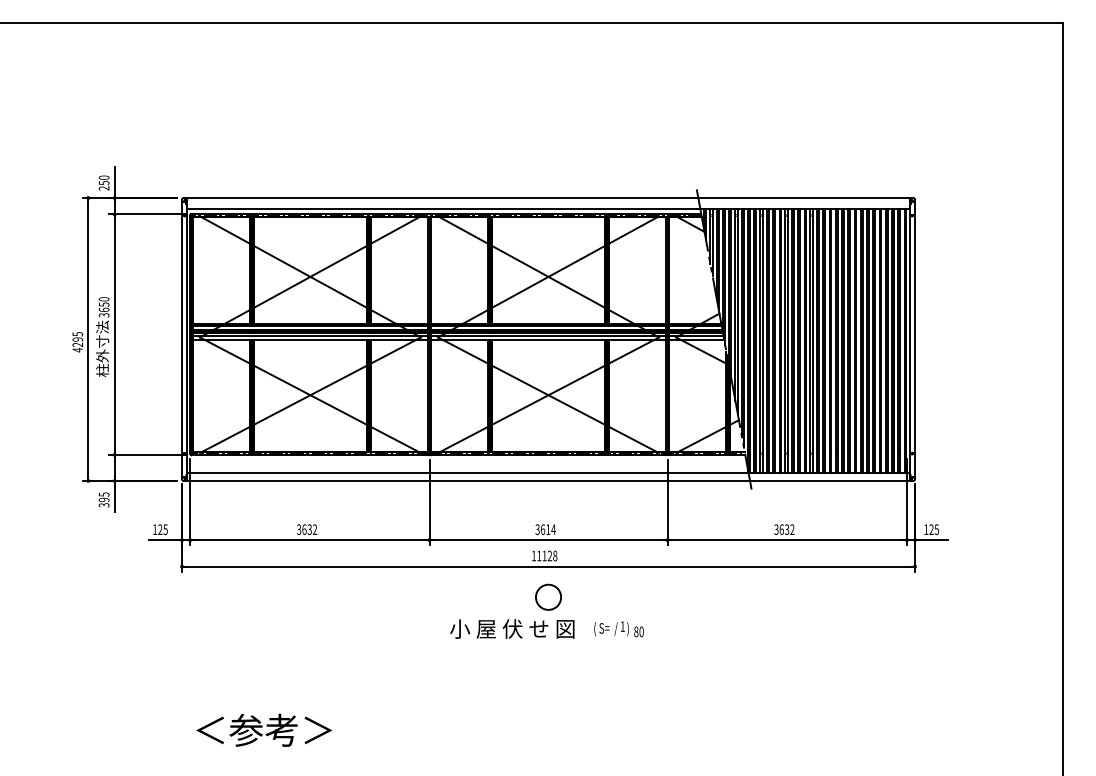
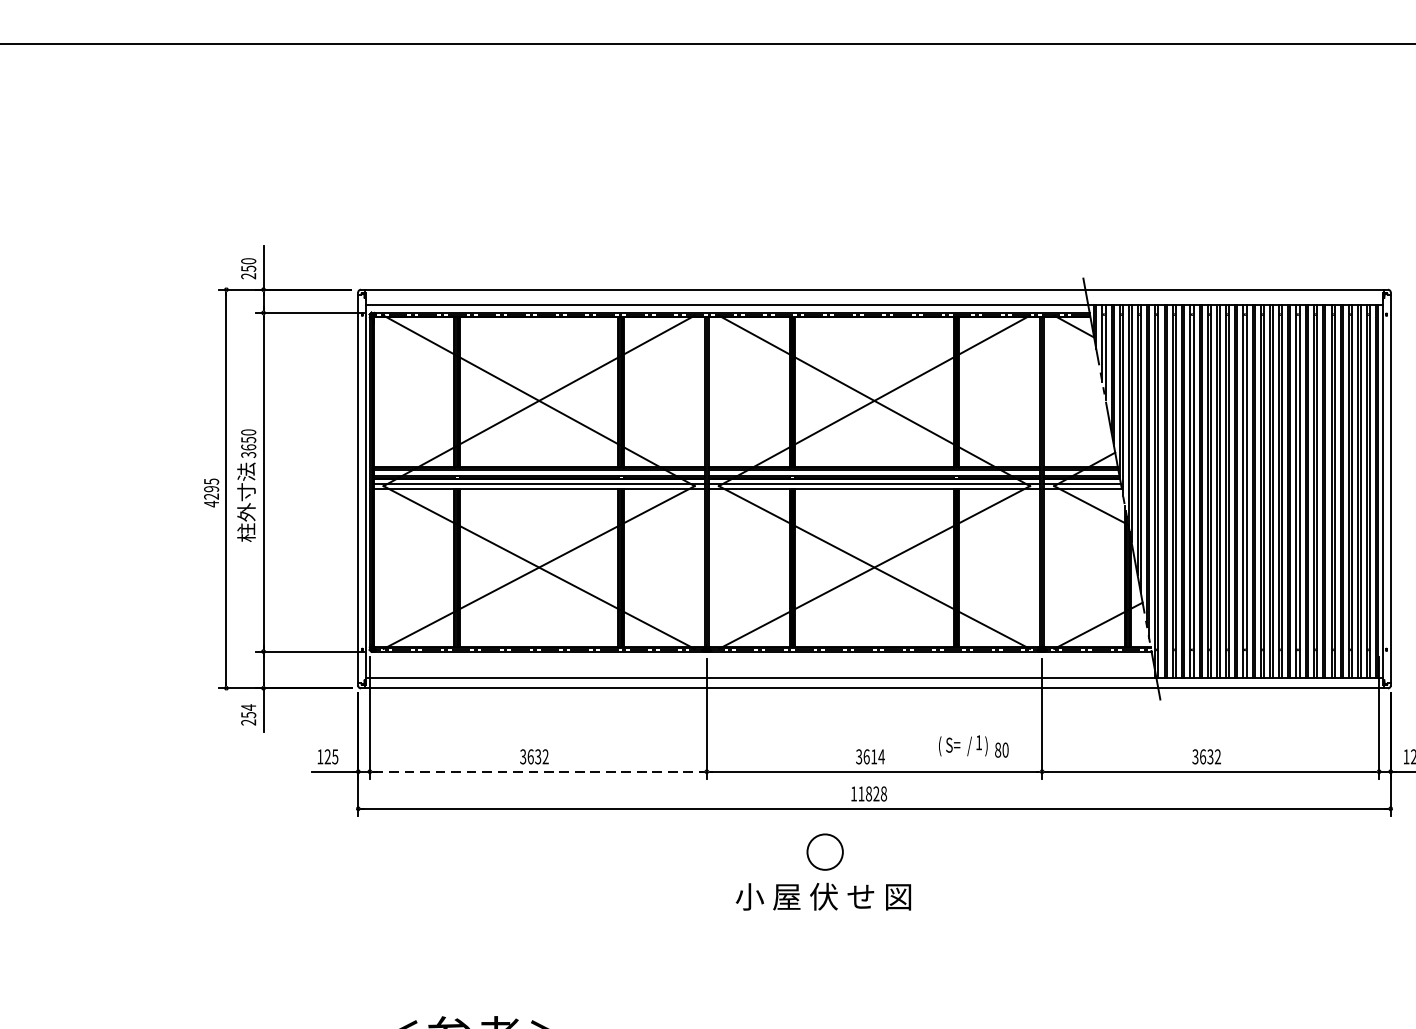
text: (103, 499) -> (247, 714), 395 -> 254
line: (310, 540) -> (539, 772), solid -> dashed
text: (544, 555) -> (868, 793), 11128 -> 11828
circle: (548, 596) -> (825, 850), moved
text: (618, 629) -> (973, 746), moved

